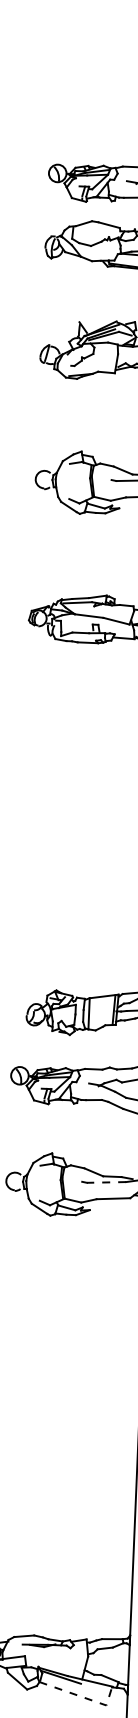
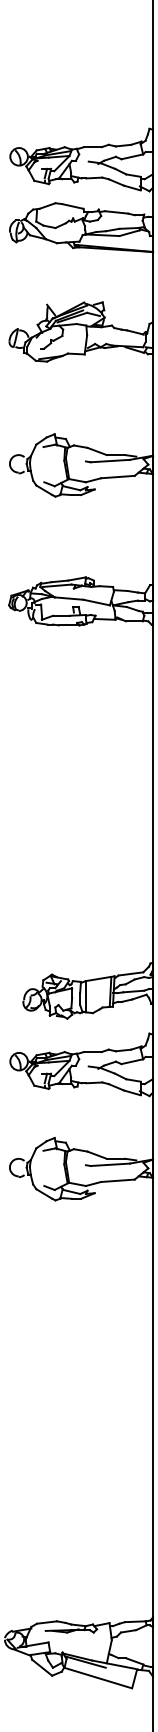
line: (106, 1182) -> (110, 1164), dashed -> solid
line: (82, 1696) -> (107, 1680), dashed -> solid

